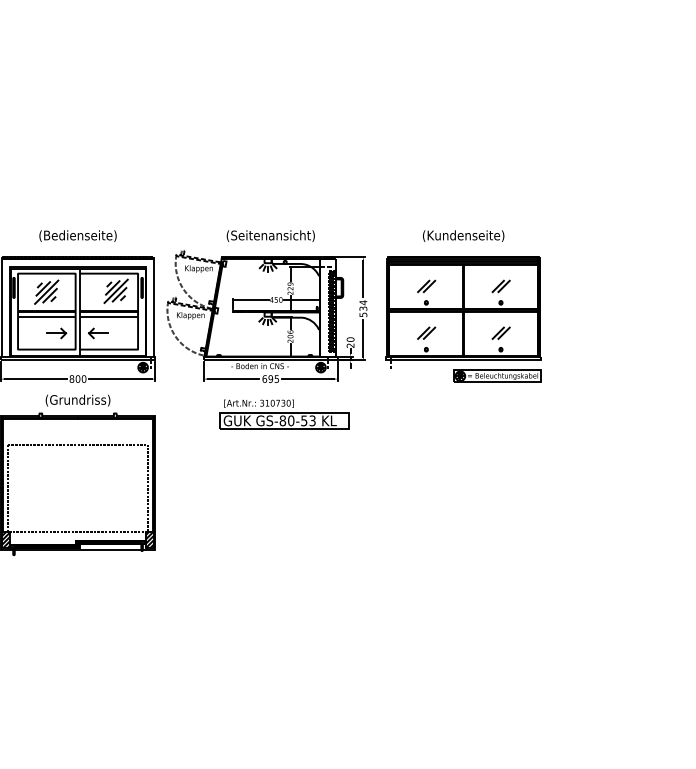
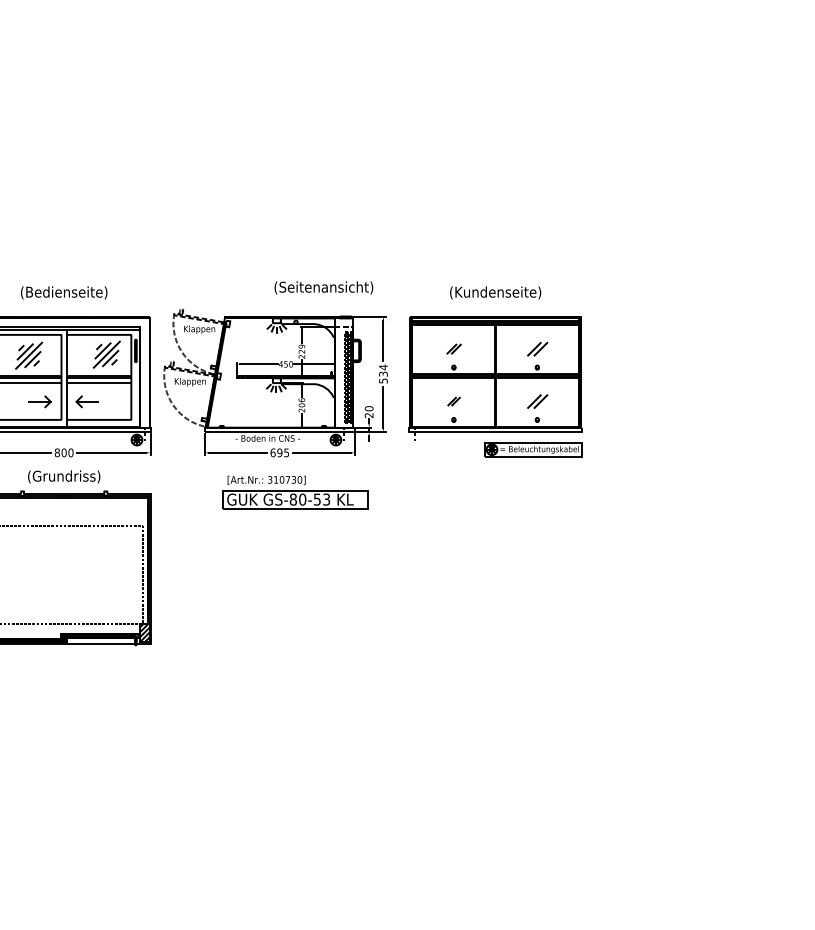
text: (270, 235) -> (323, 287), moved
part: (425, 285) -> (453, 348), size x0.7
part: (425, 333) -> (453, 401), size x0.6

